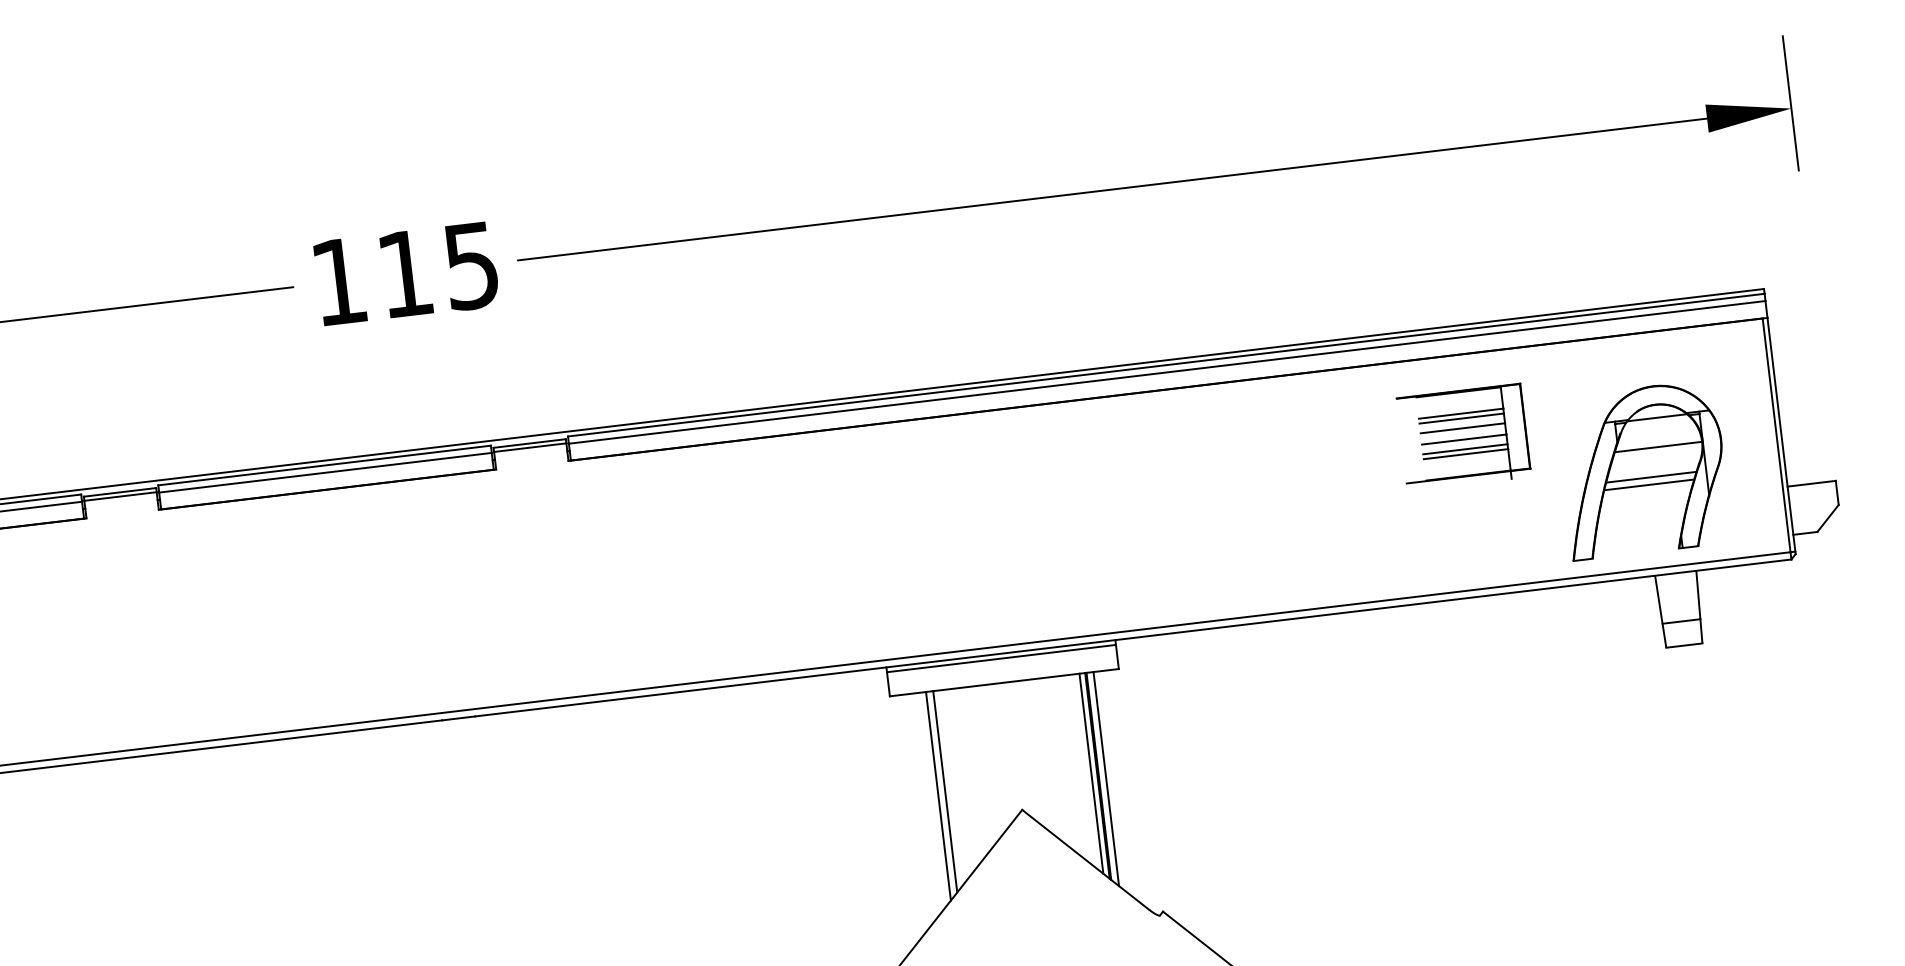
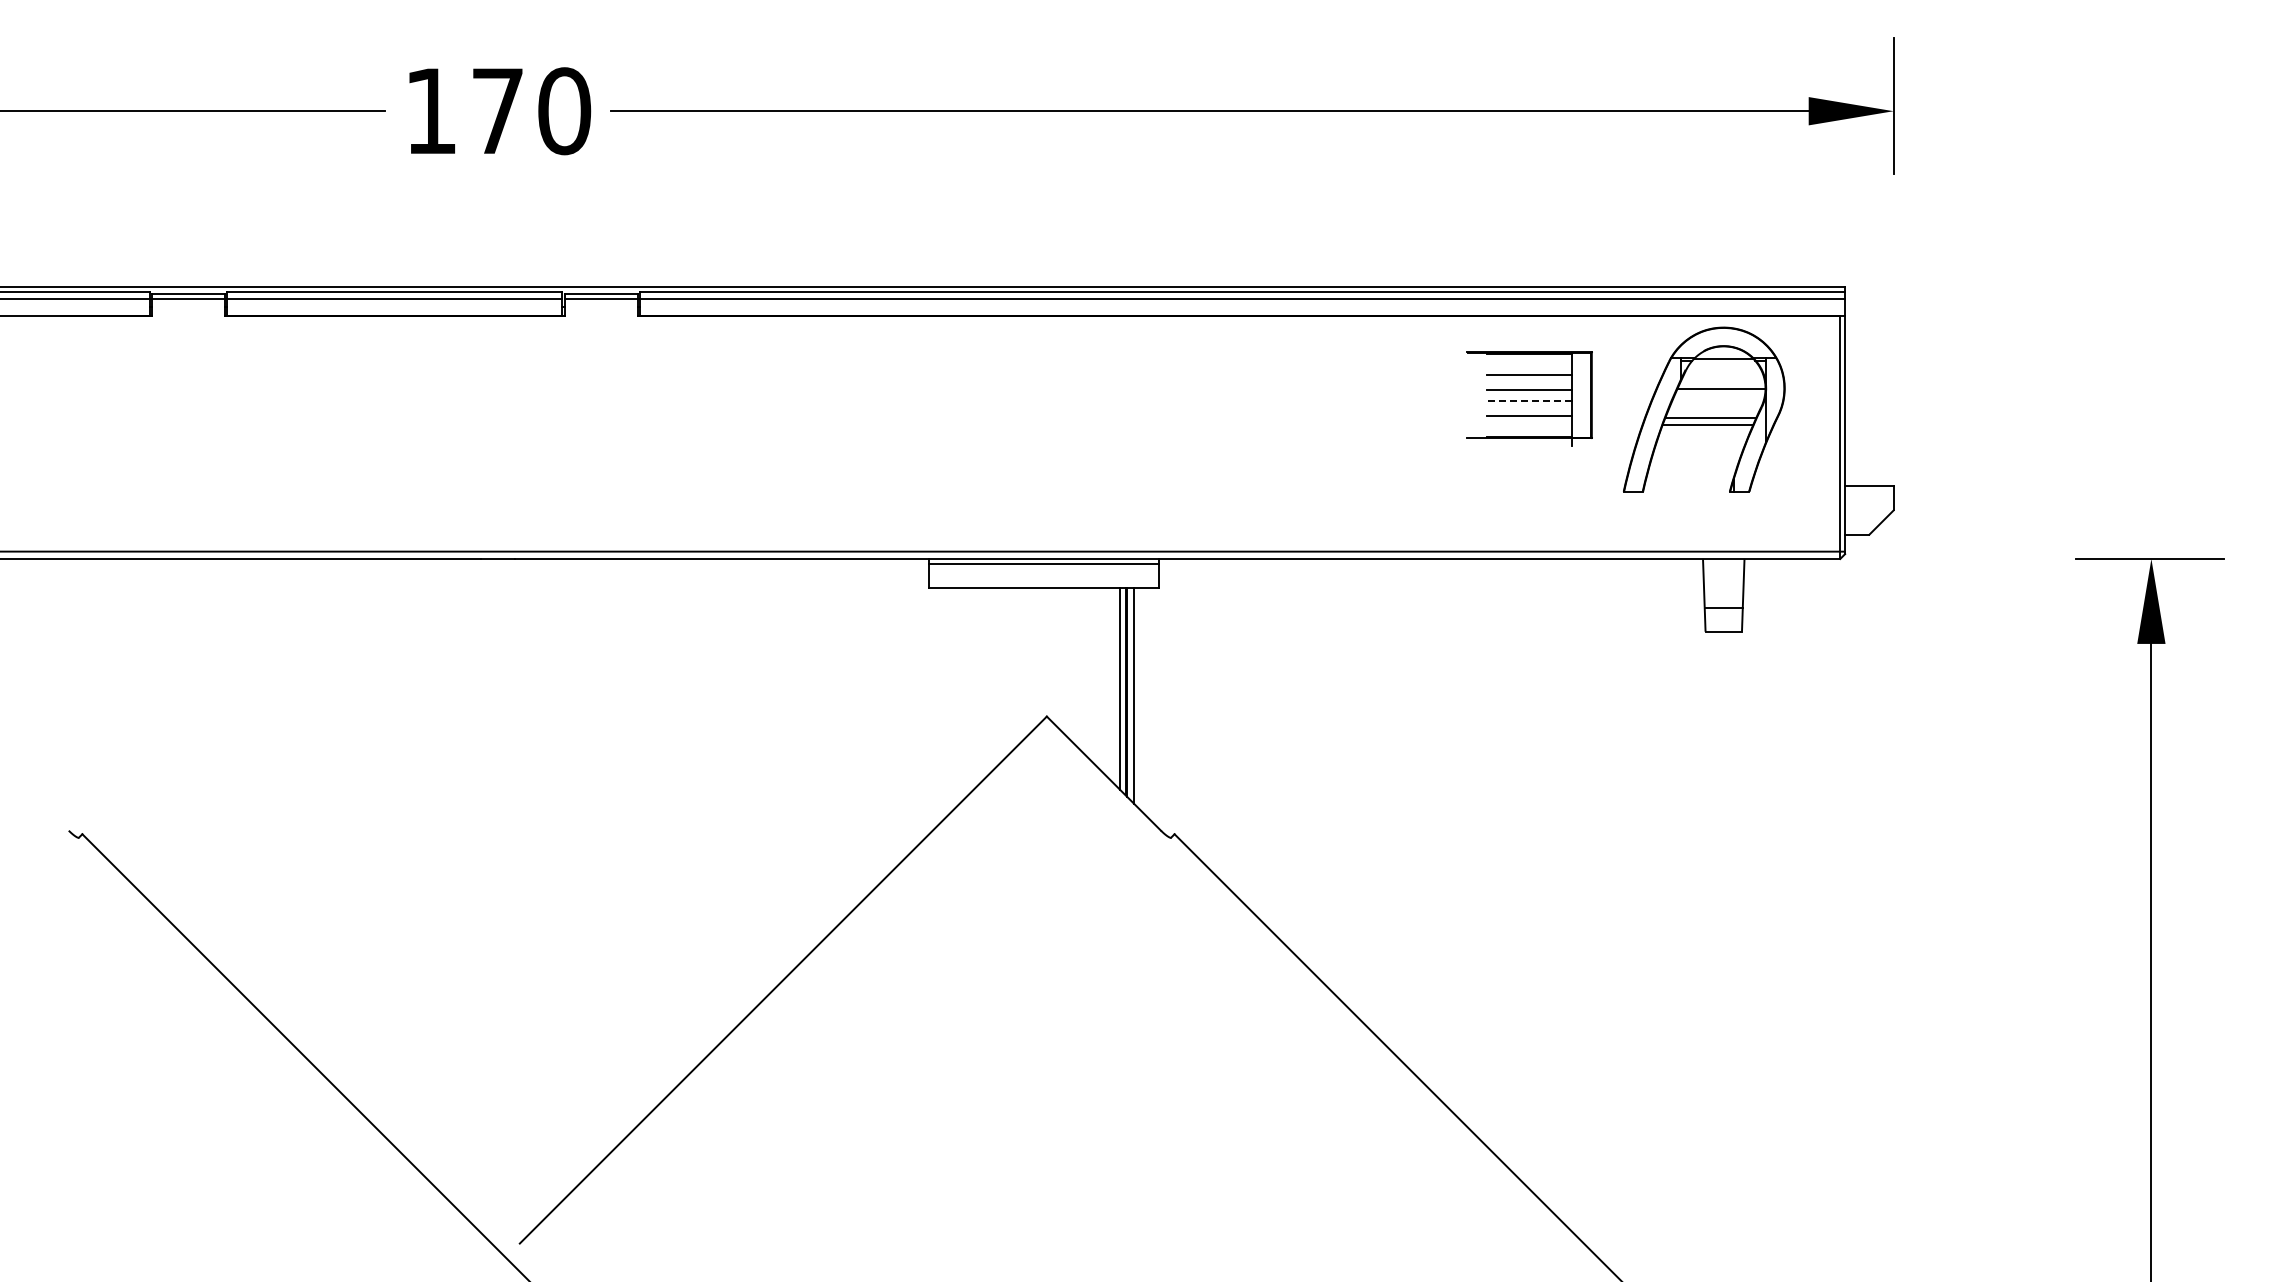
text: (439, 270) -> (532, 111), 115 -> 170
line: (1461, 419) -> (1529, 380), removed
line: (1464, 439) -> (1529, 401), solid -> dashed
line: (1465, 448) -> (1529, 410), removed
part: (1643, 469) -> (1704, 409), moved
line: (945, 791) -> (972, 689), removed
line: (938, 796) -> (965, 693), removed

